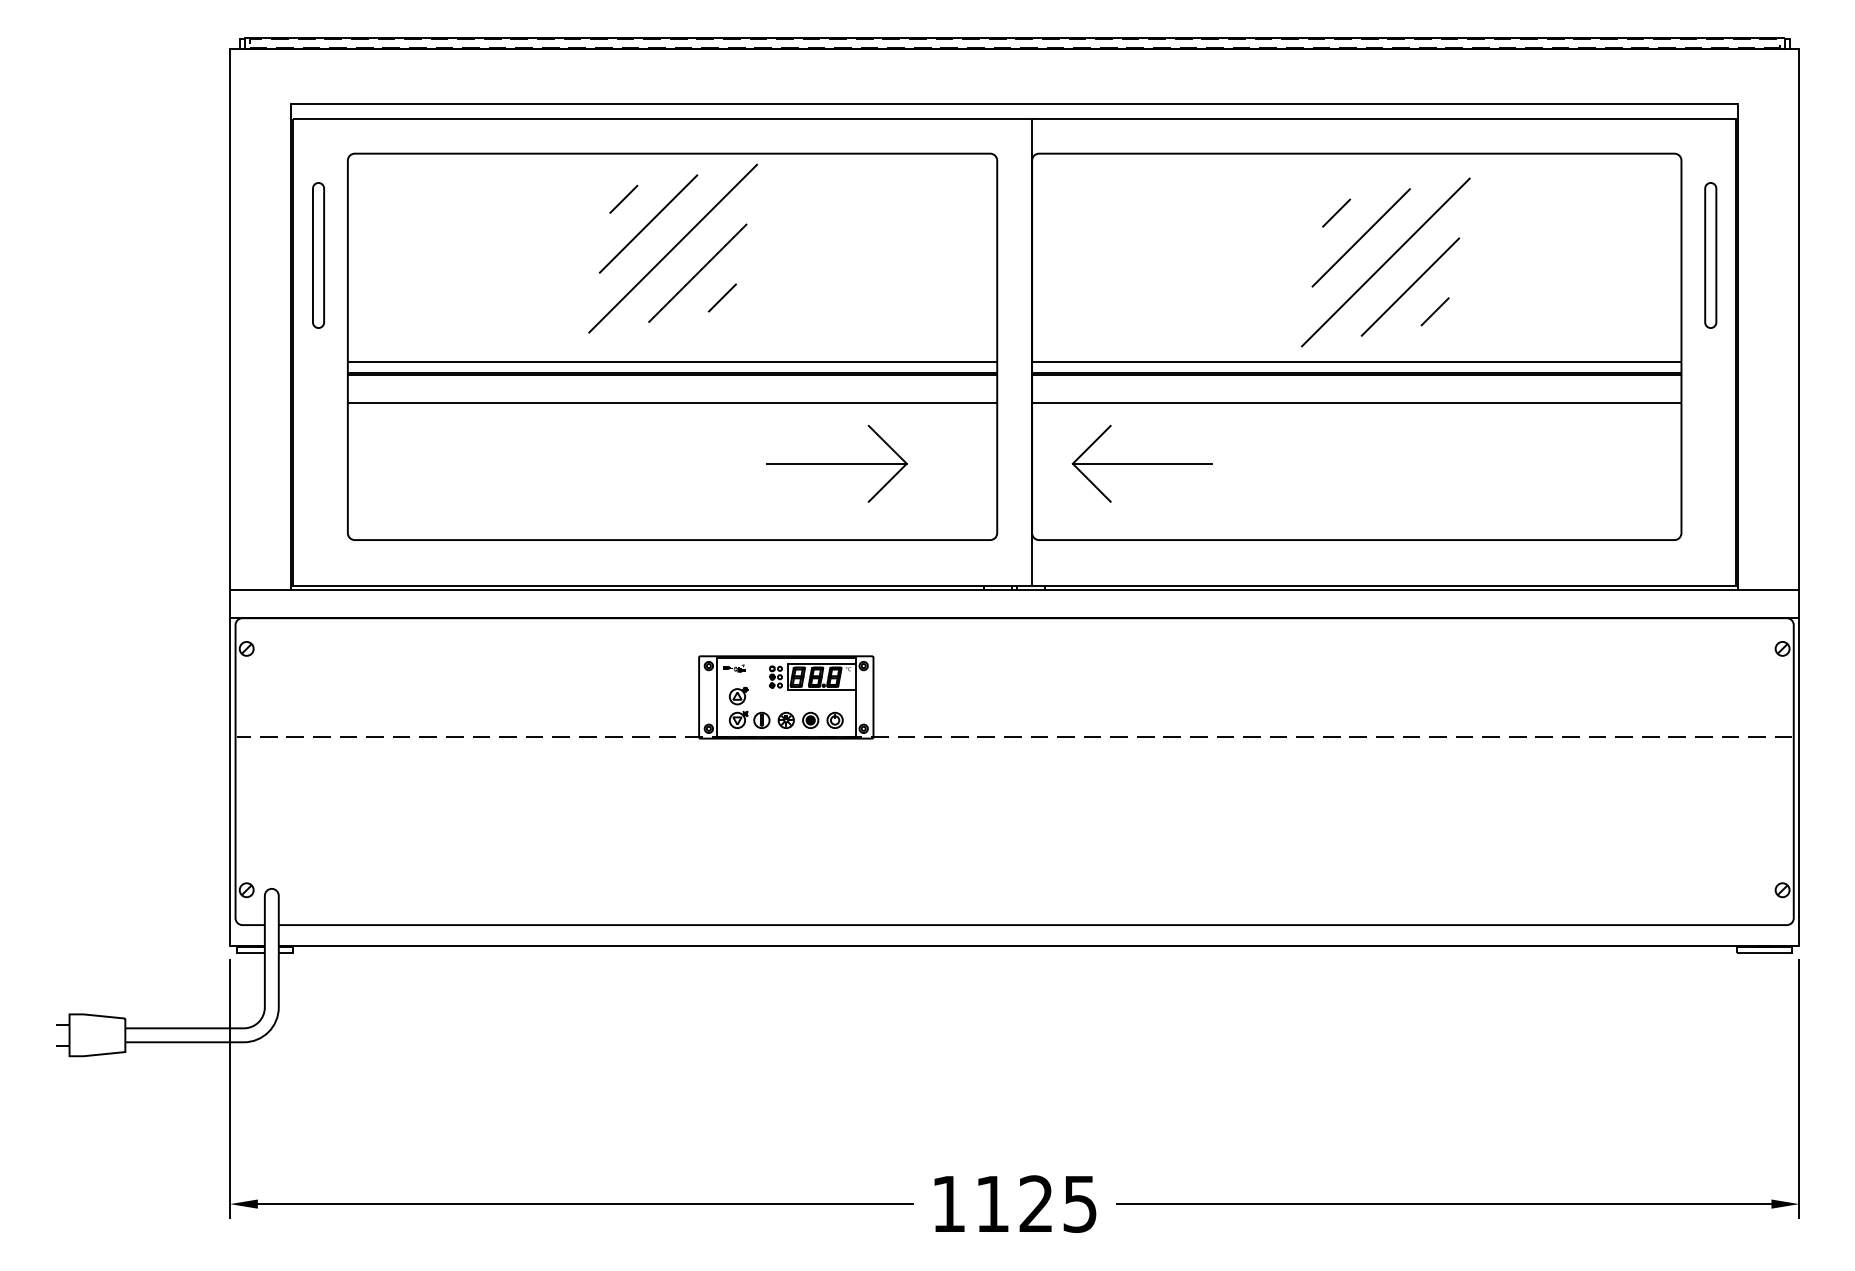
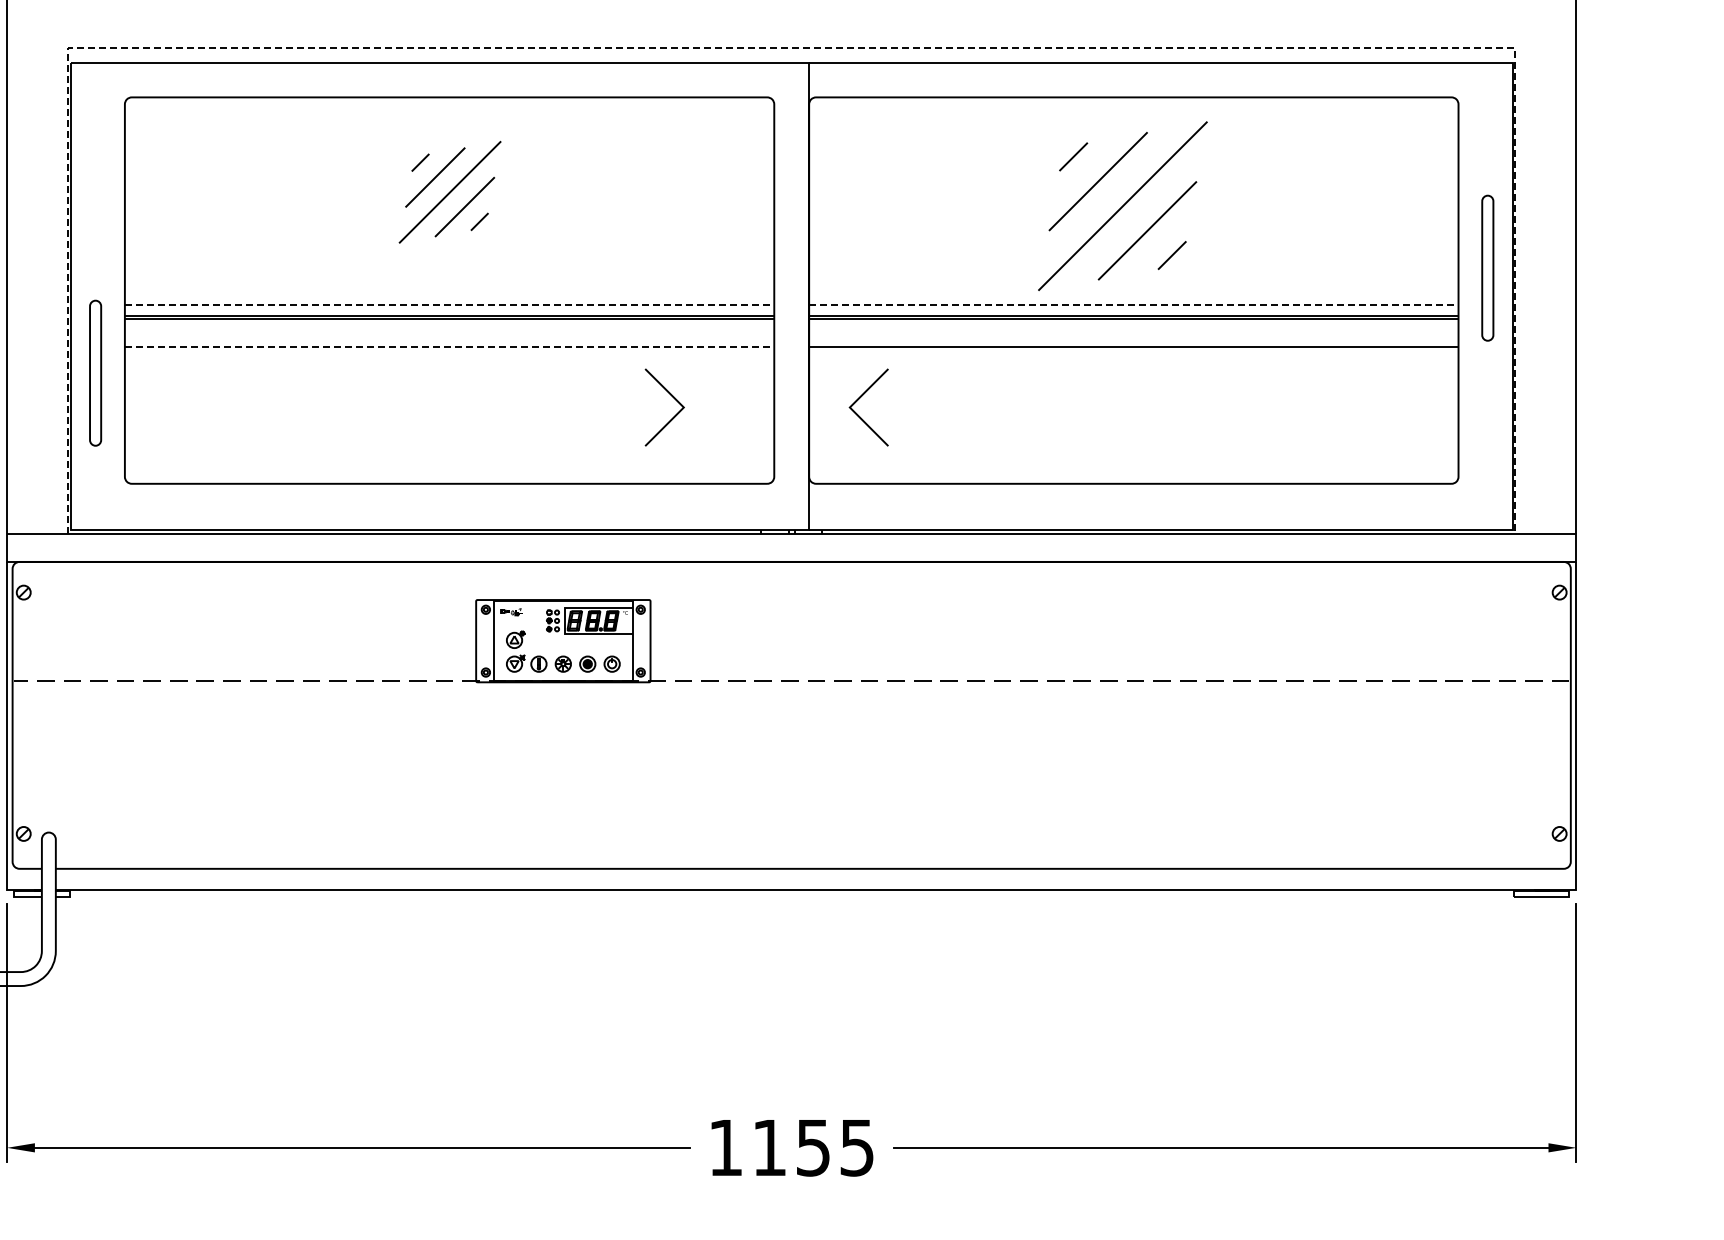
line: (1015, 104) -> (792, 48), solid -> dashed
part: (672, 248) -> (449, 192), size x0.6
part: (318, 255) -> (95, 373), moved
part: (1710, 255) -> (1487, 268), moved
part: (1385, 262) -> (1122, 206), moved
line: (672, 361) -> (449, 305), solid -> dashed
line: (1356, 361) -> (1133, 305), solid -> dashed
line: (672, 403) -> (449, 347), solid -> dashed
line: (836, 463) -> (613, 407), removed
line: (1142, 463) -> (919, 407), removed
text: (1035, 1203) -> (812, 1147), 1125 -> 1155

